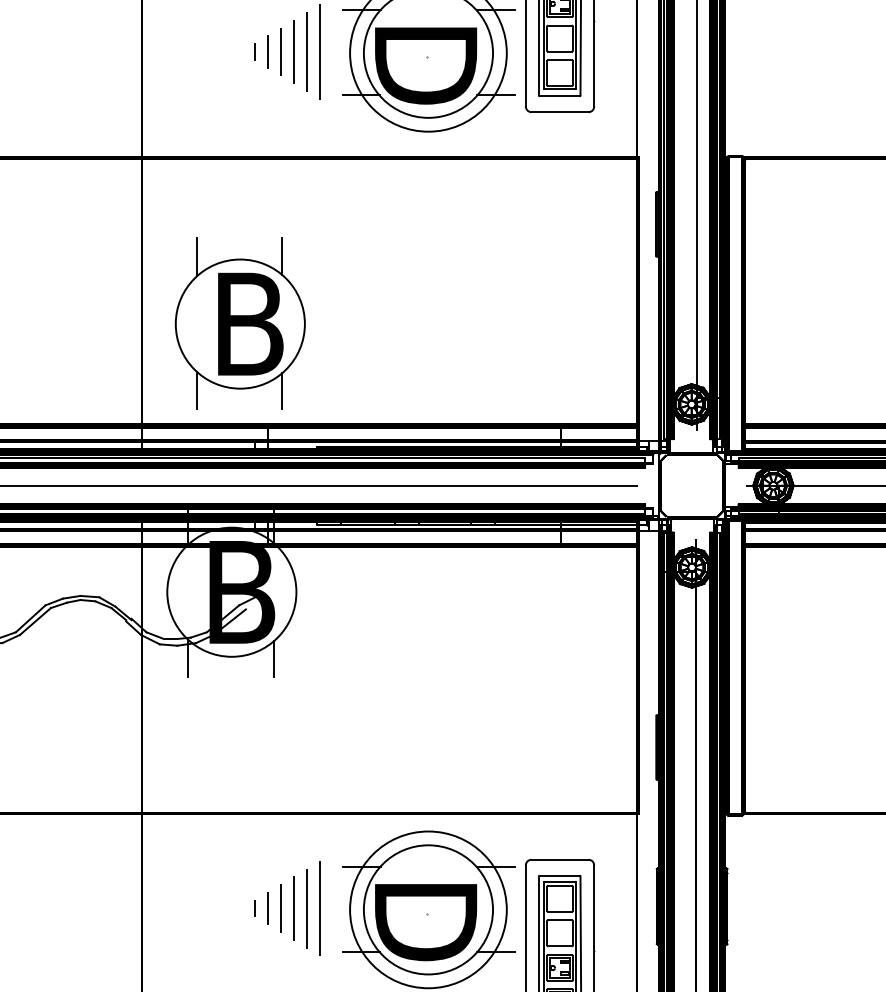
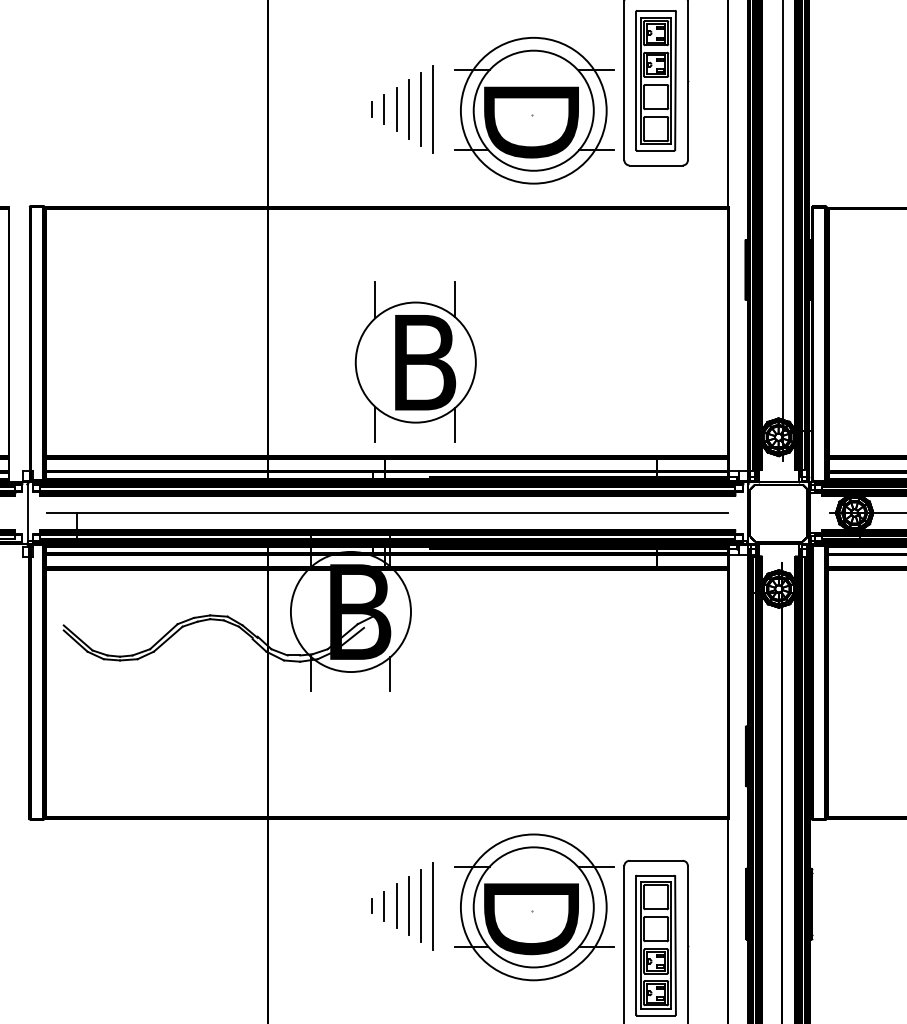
part: (239, 322) -> (415, 361), moved

